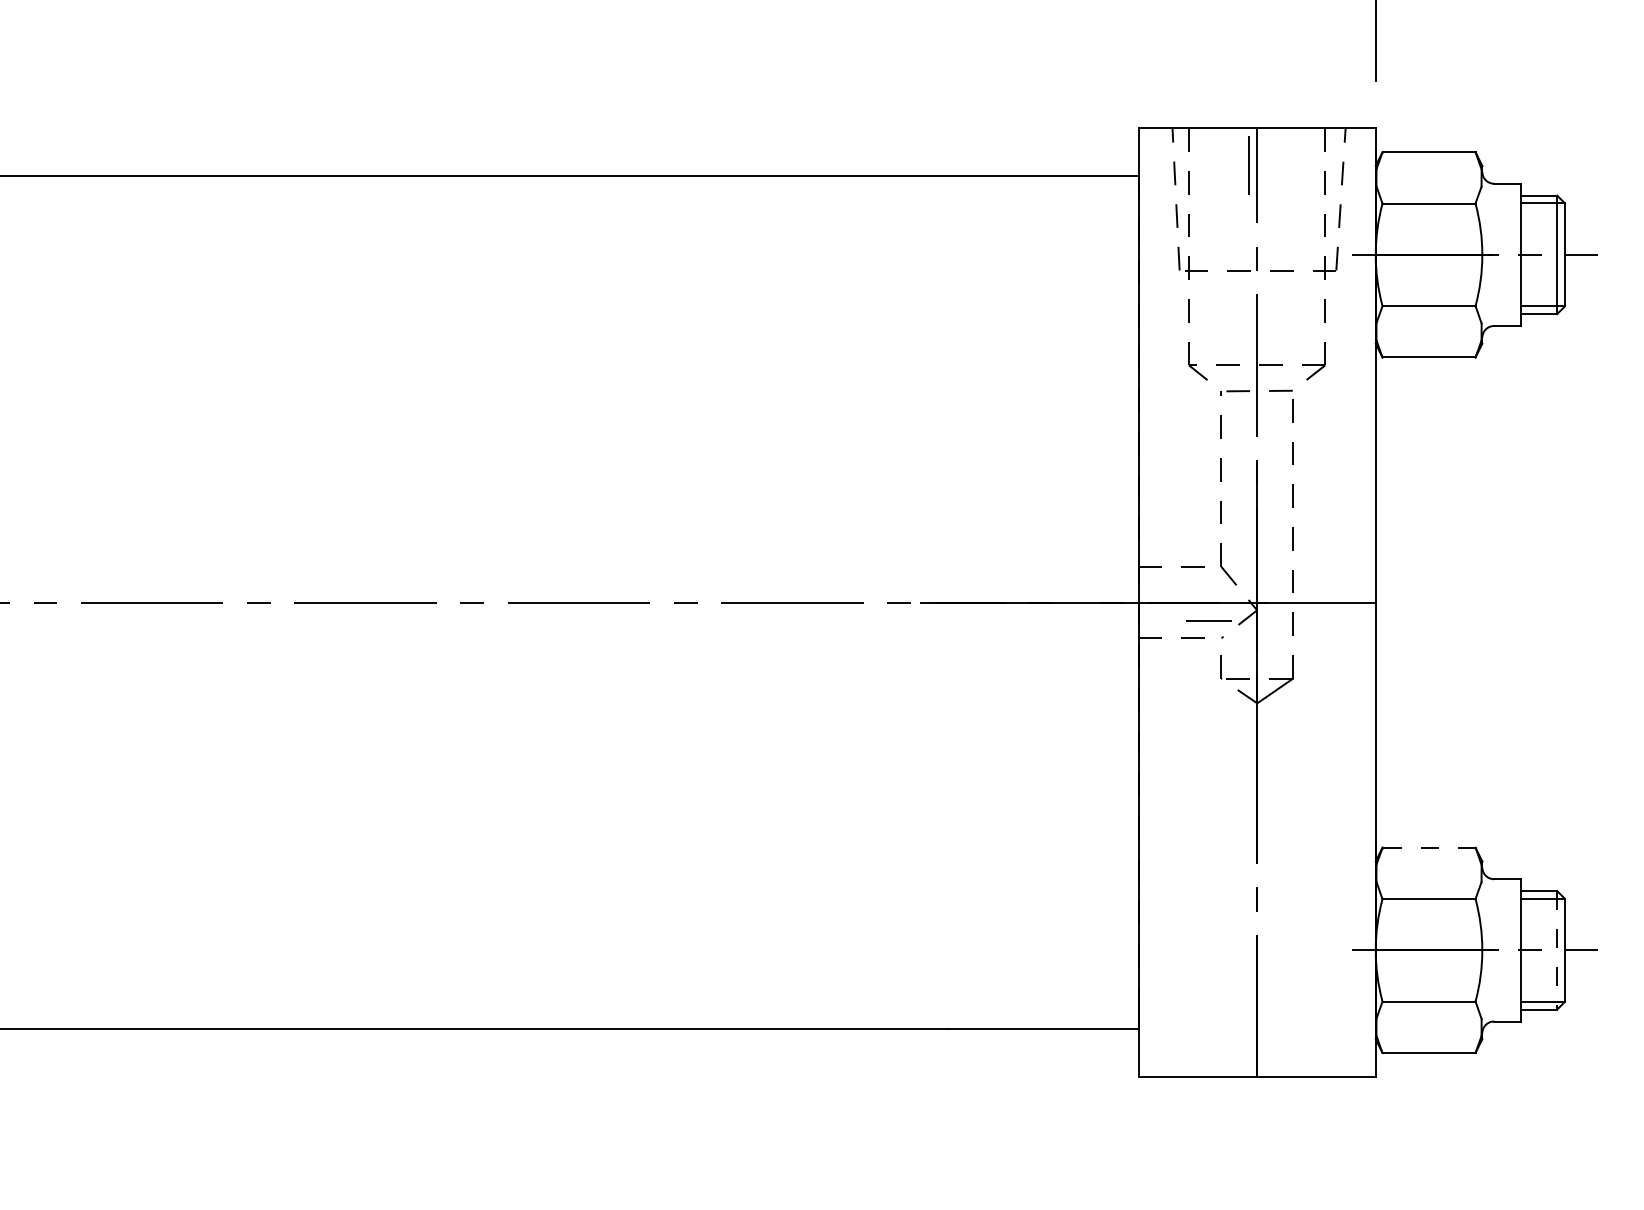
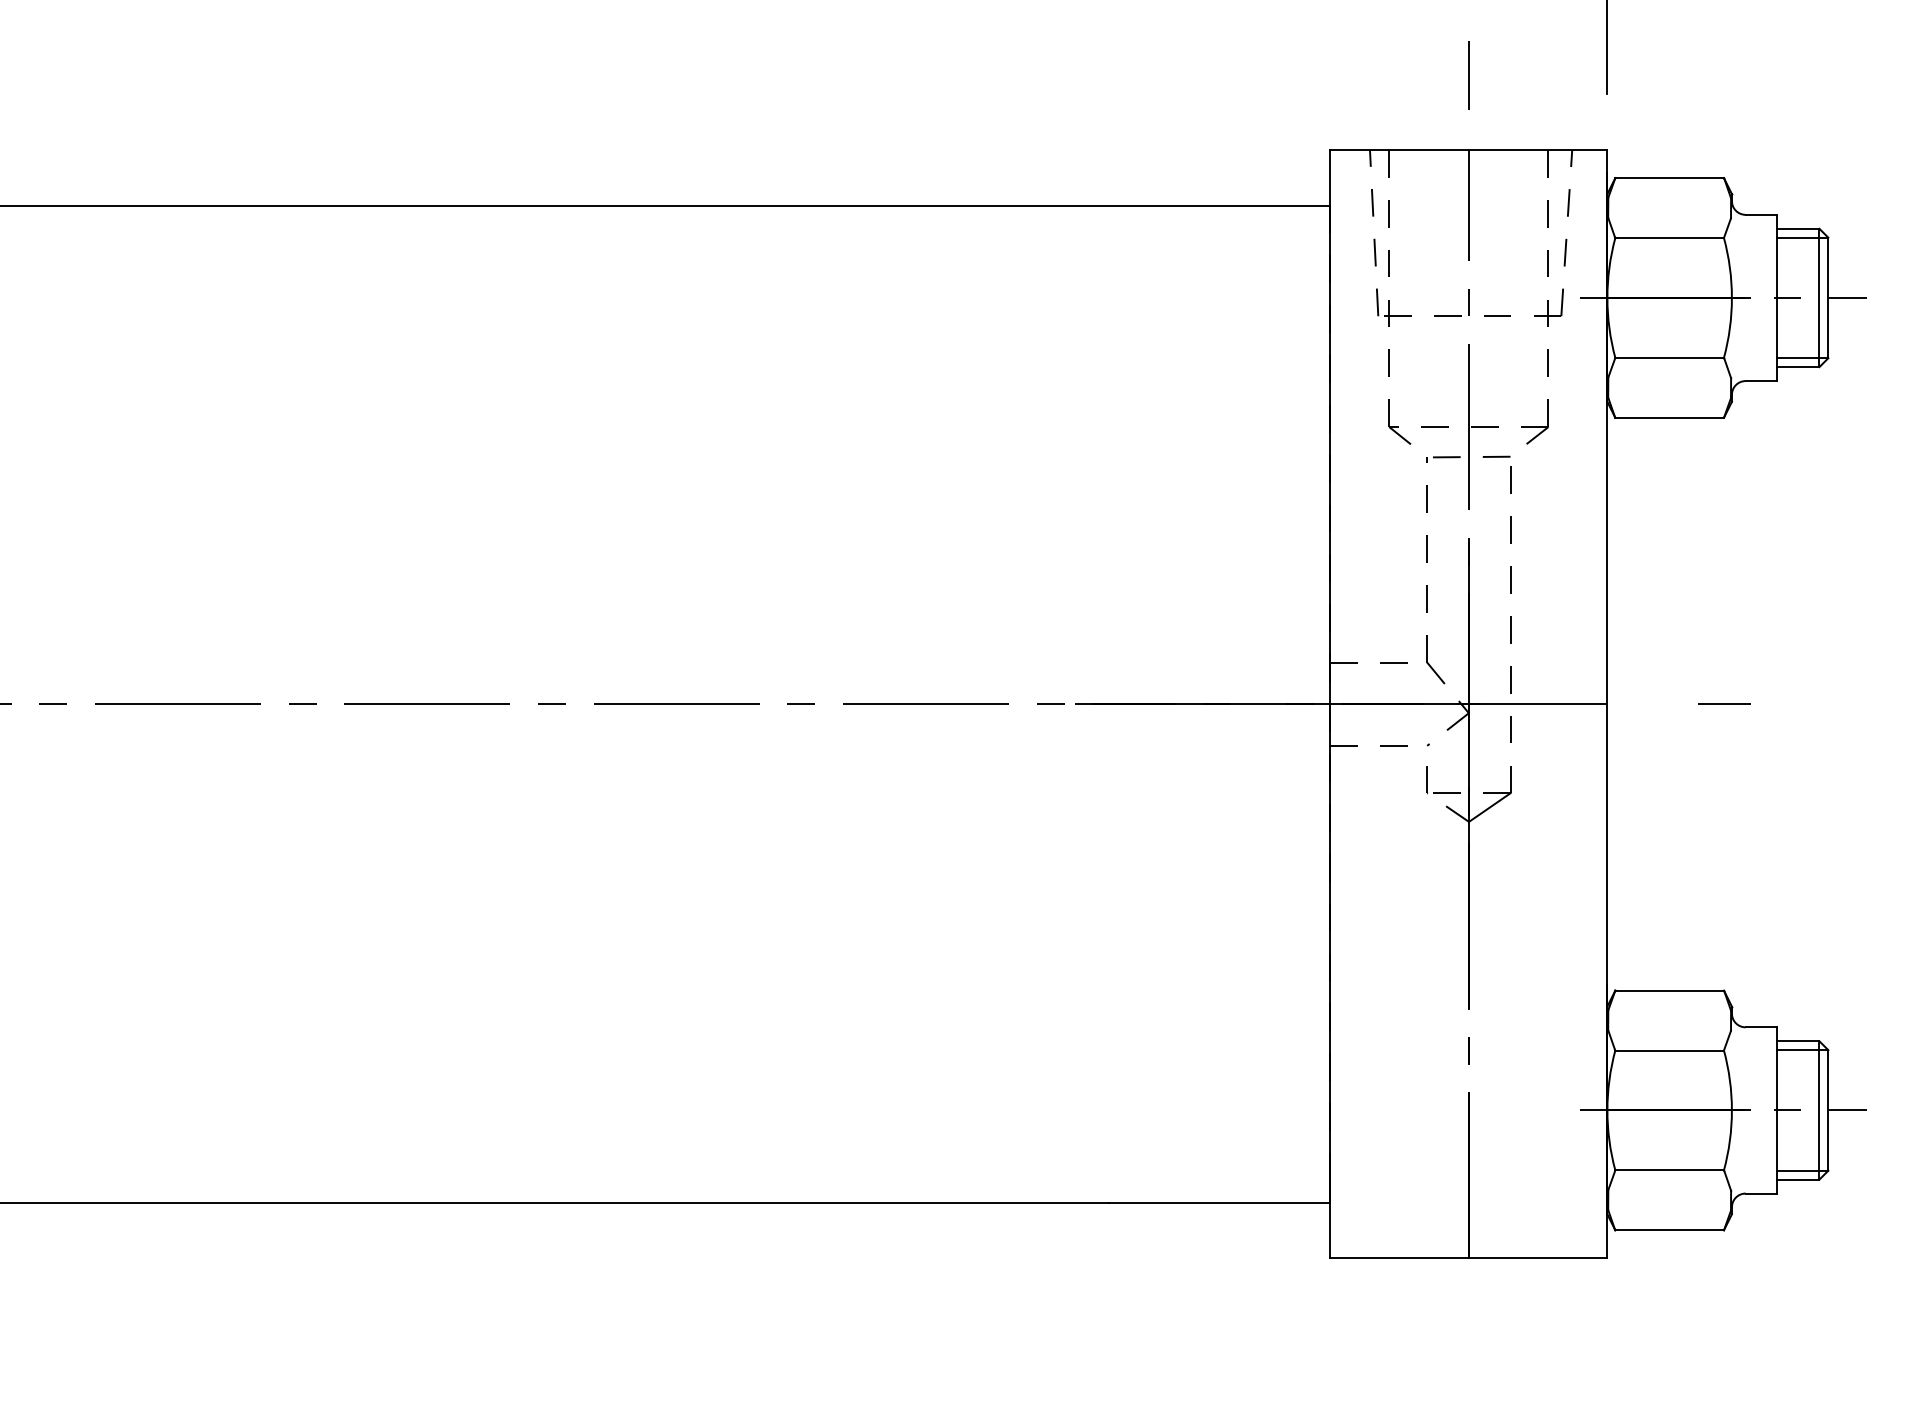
line: (1248, 165) -> (1468, 75), moved
line: (1208, 620) -> (1724, 703), moved
line: (1429, 847) -> (1670, 990), dashed -> solid
line: (1557, 950) -> (1819, 1110), dashed -> solid

